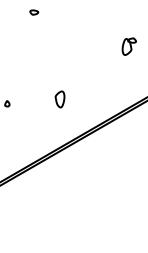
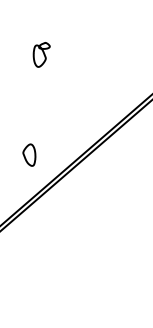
part: (128, 46) -> (41, 54), moved
part: (59, 99) -> (29, 155), moved

